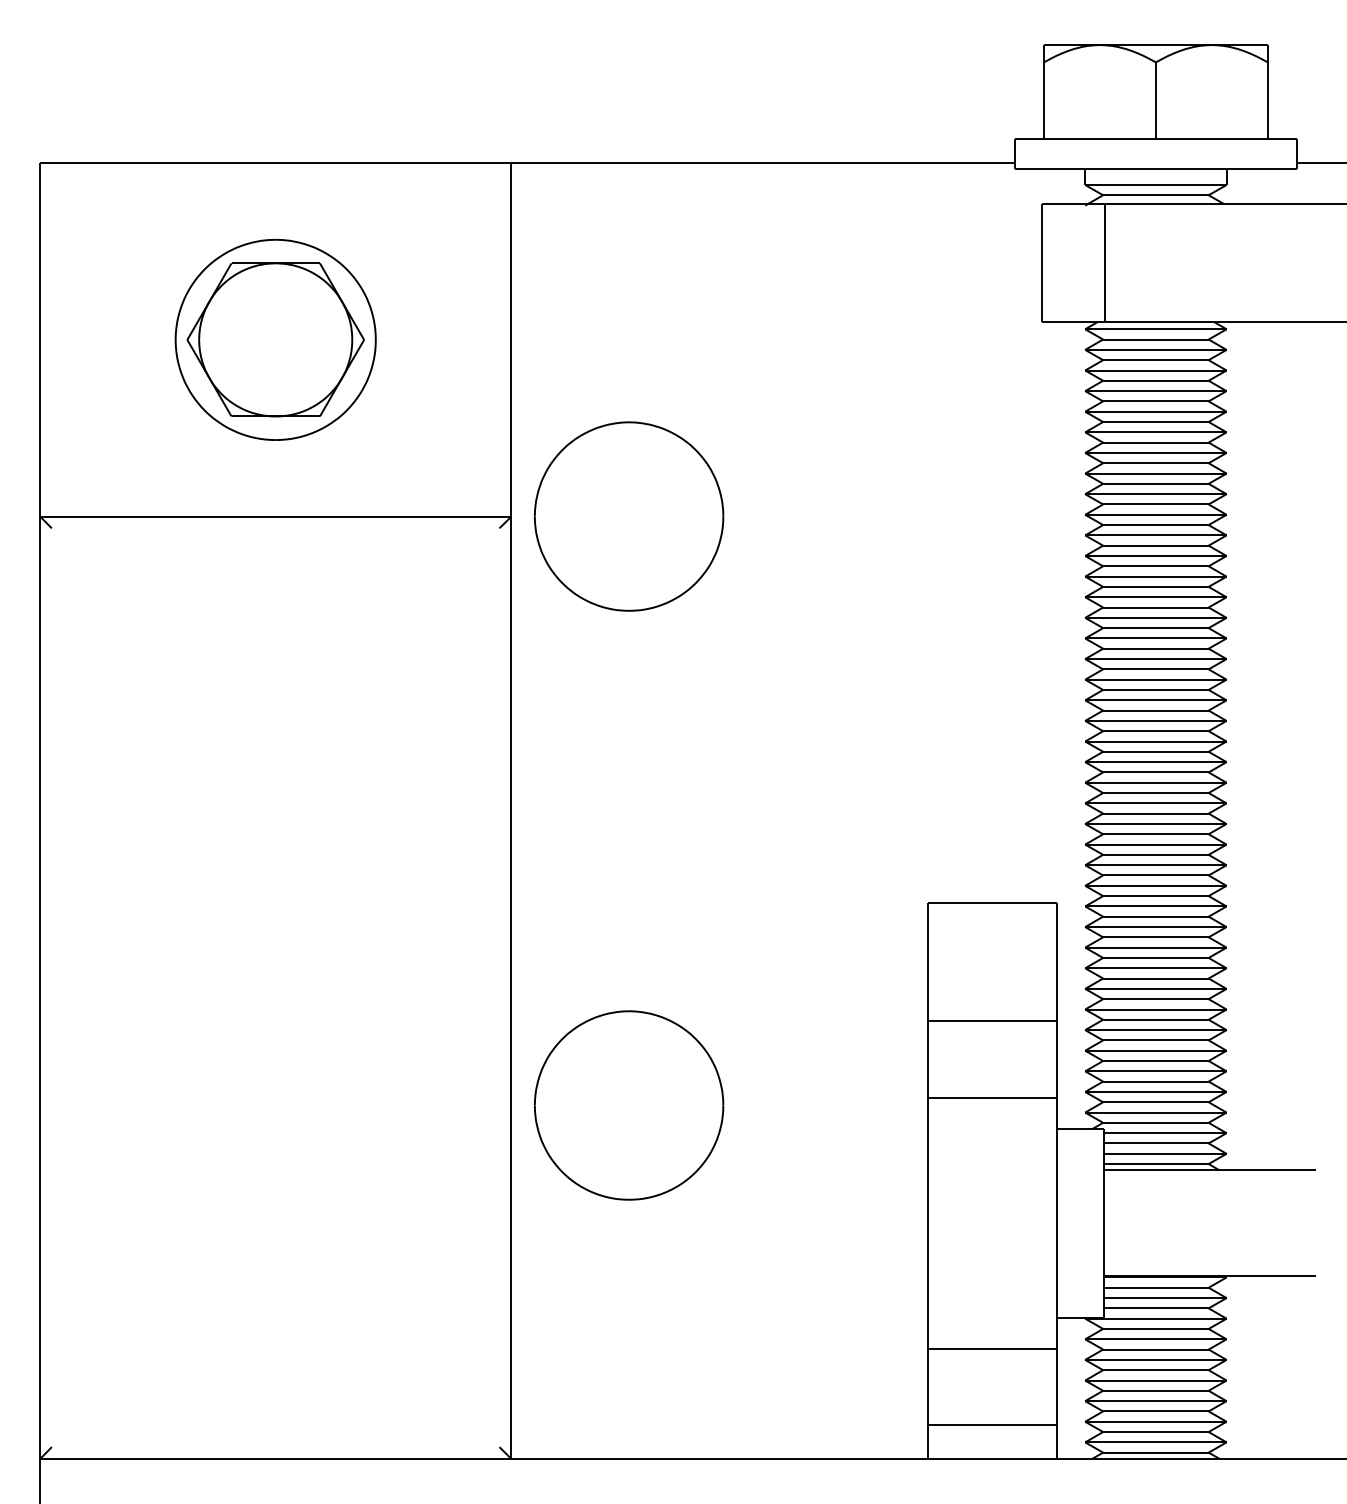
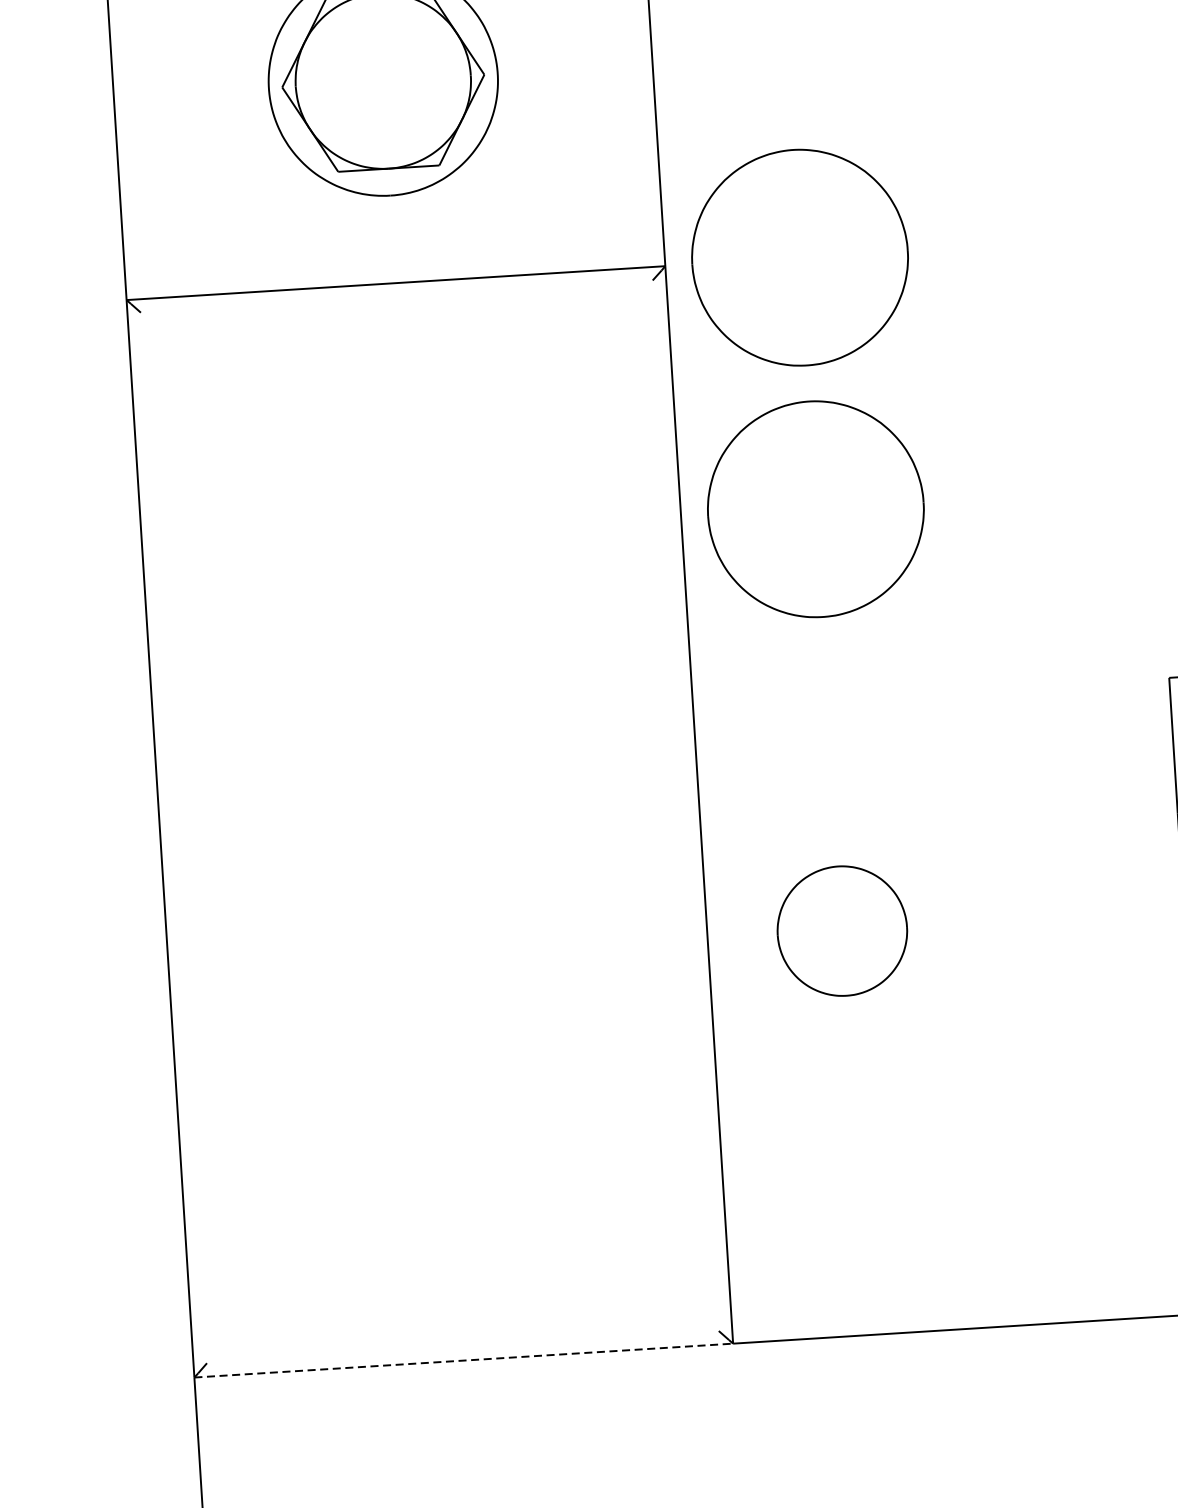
part: (628, 736) -> (815, 509), added
part: (628, 1105) -> (841, 931), size x0.6
line: (275, 1458) -> (463, 1360), solid -> dashed

